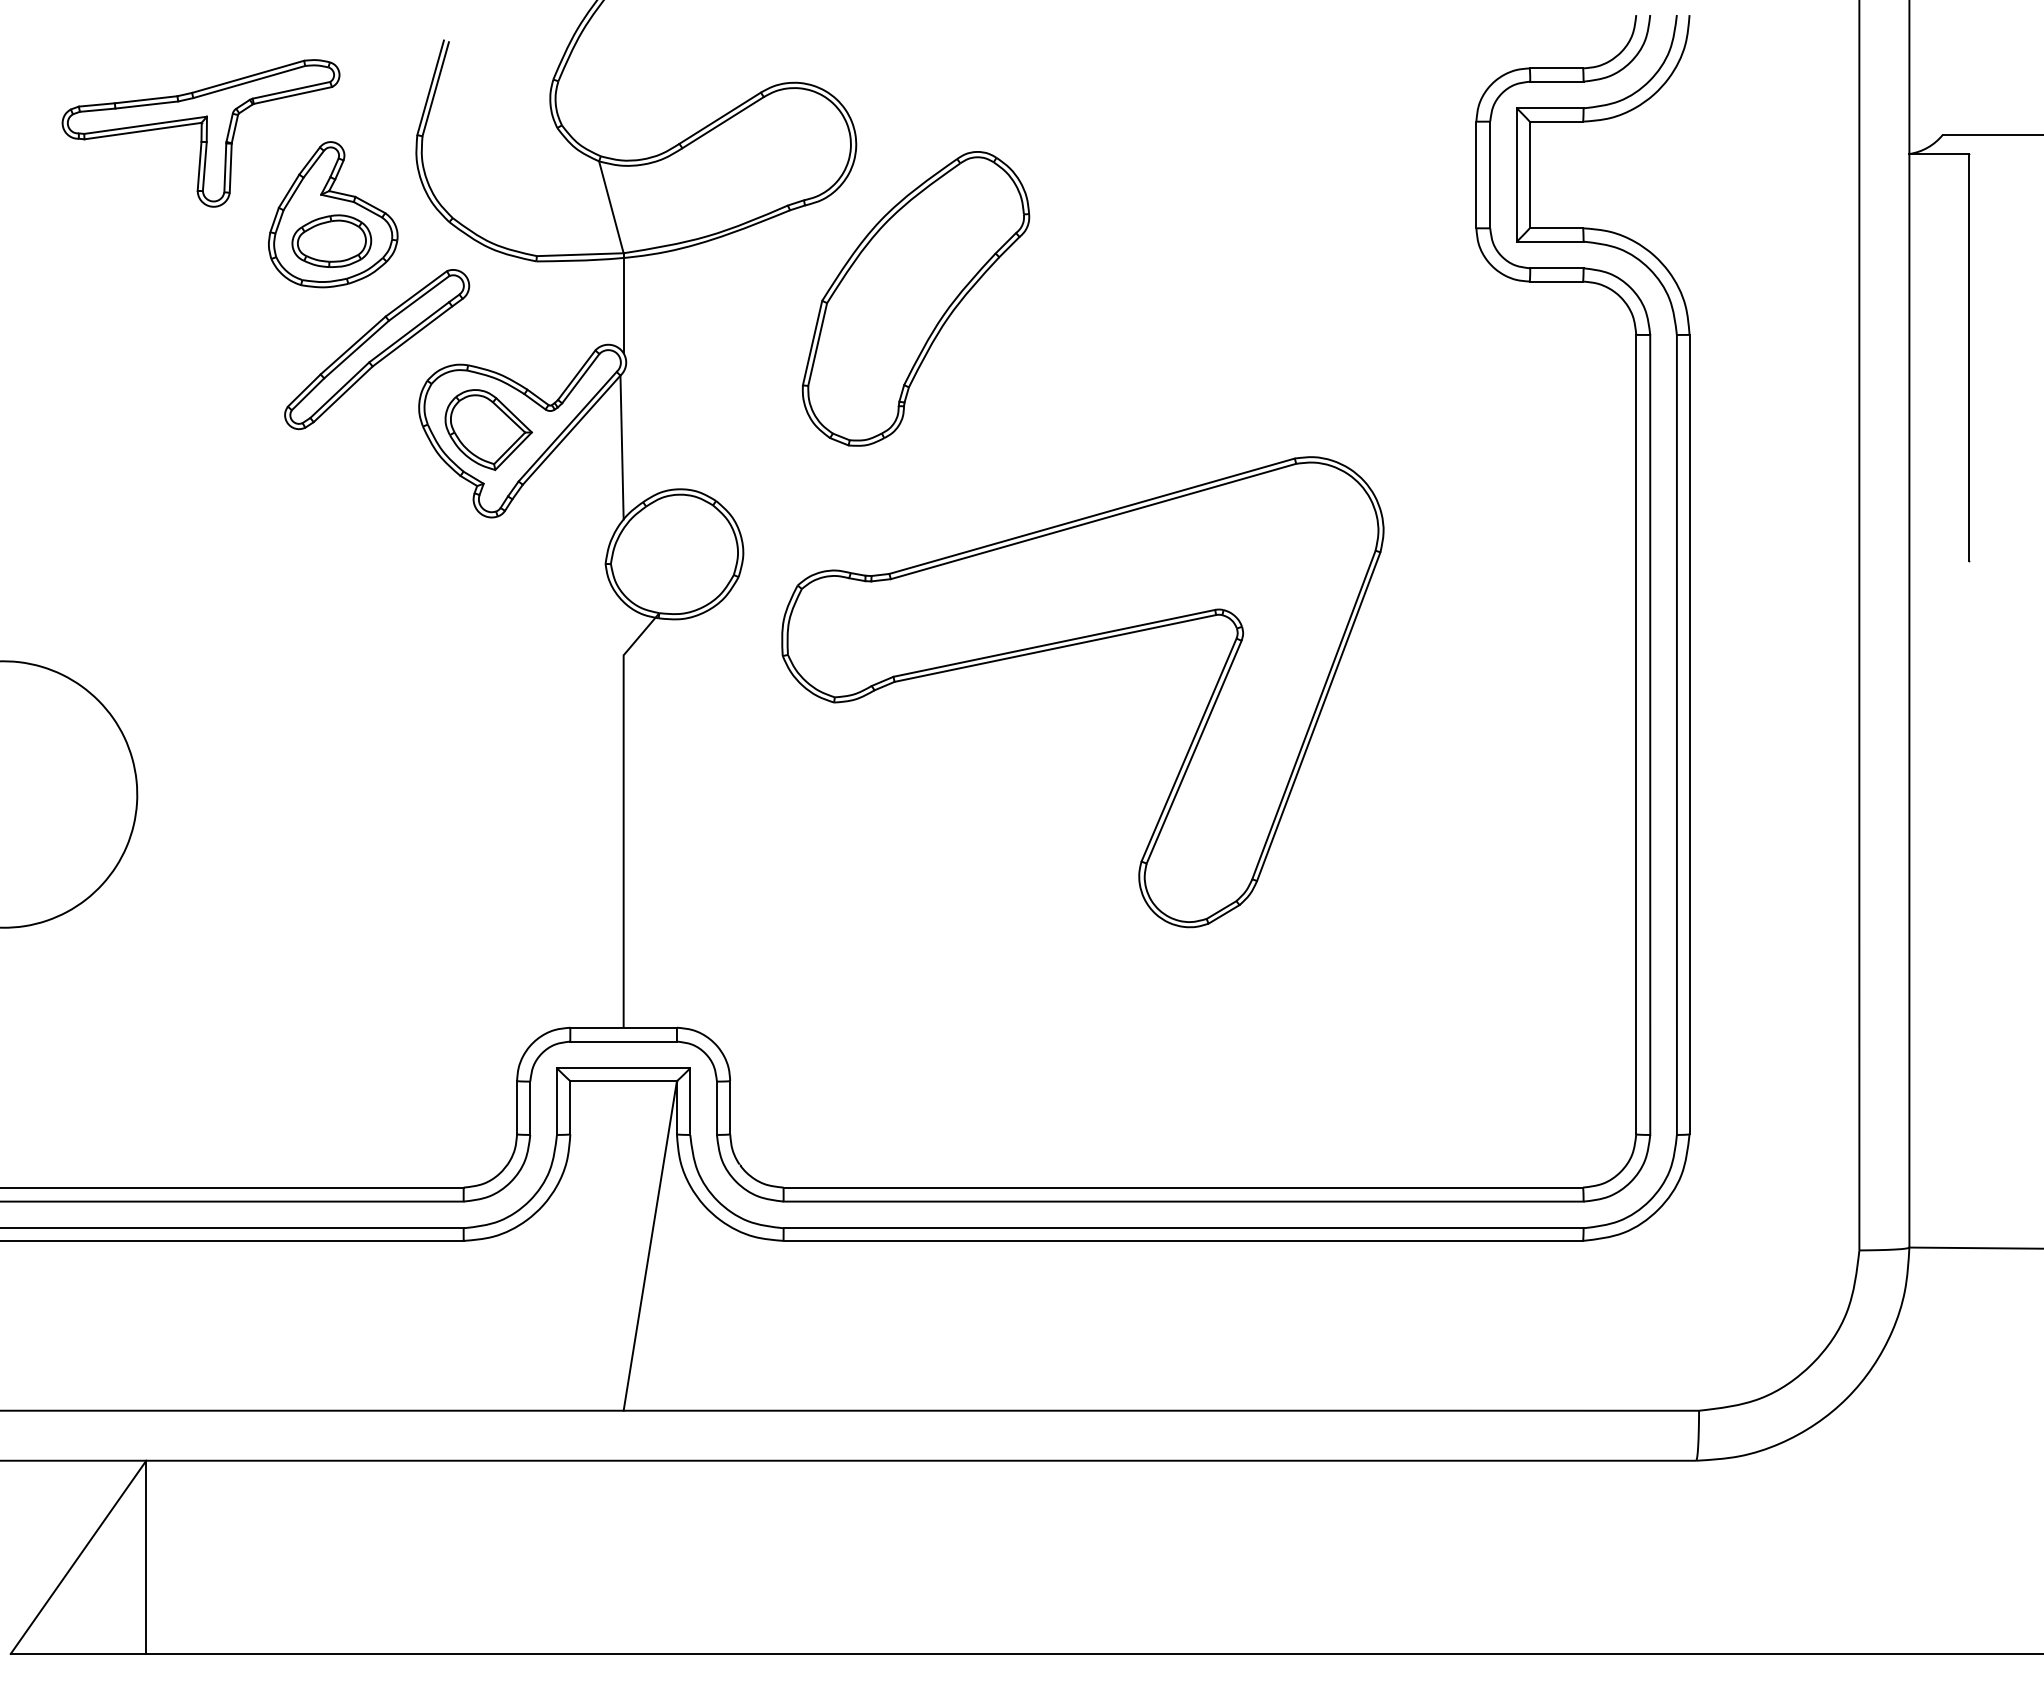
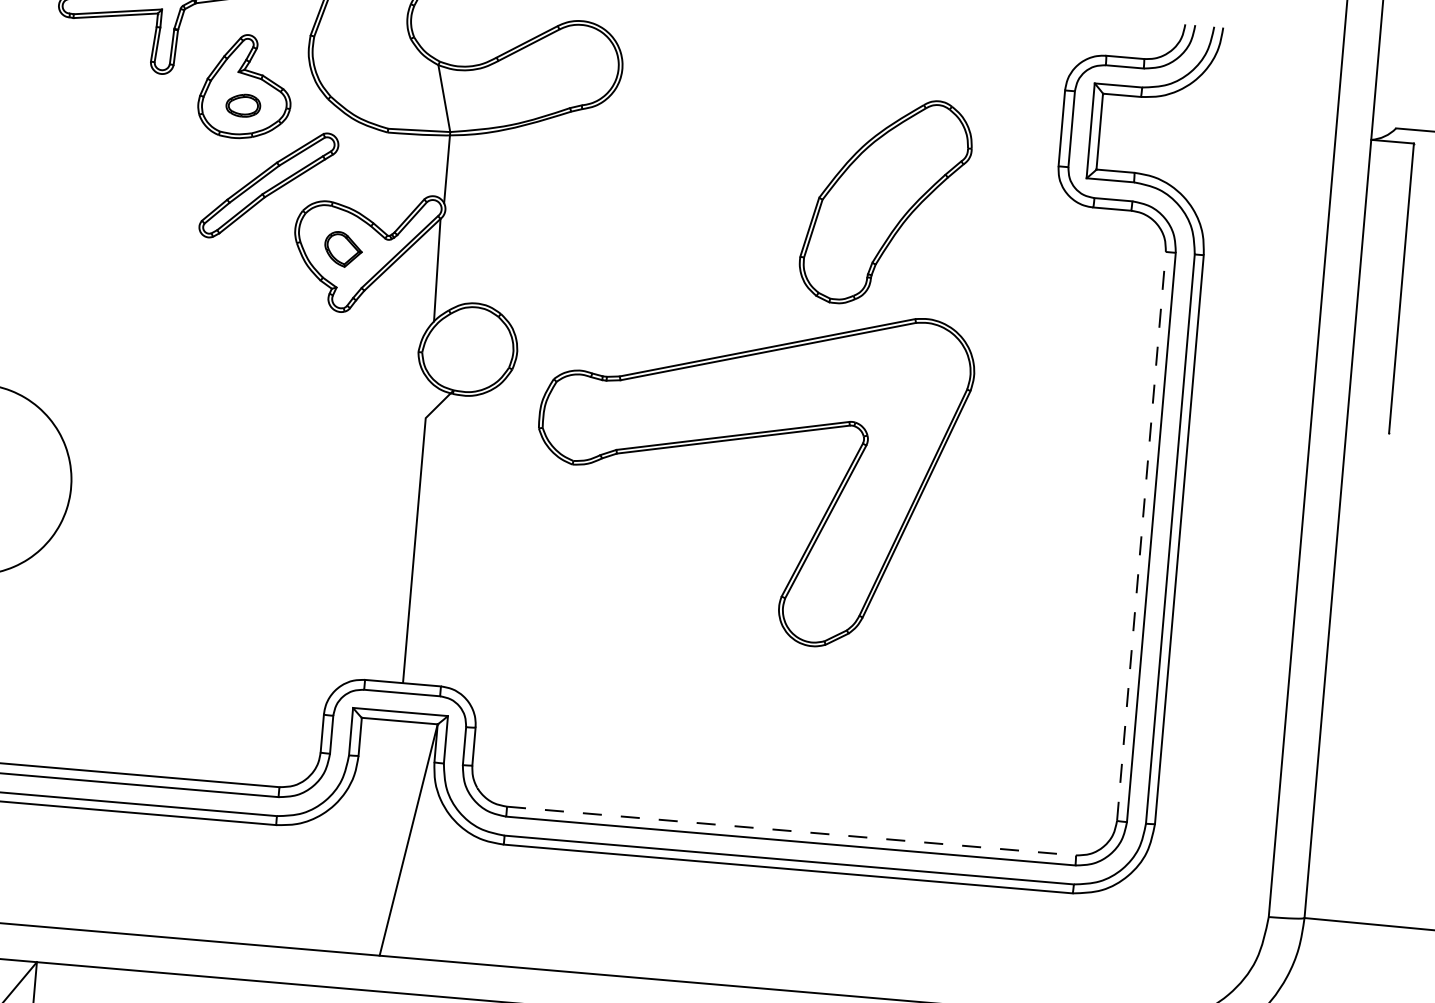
part: (331, 240) -> (243, 105), size x0.6
part: (915, 298) -> (885, 201), moved
part: (488, 429) -> (343, 249), size x0.6
line: (1636, 734) -> (1141, 536), solid -> dashed
line: (1183, 1187) -> (791, 831), solid -> dashed

